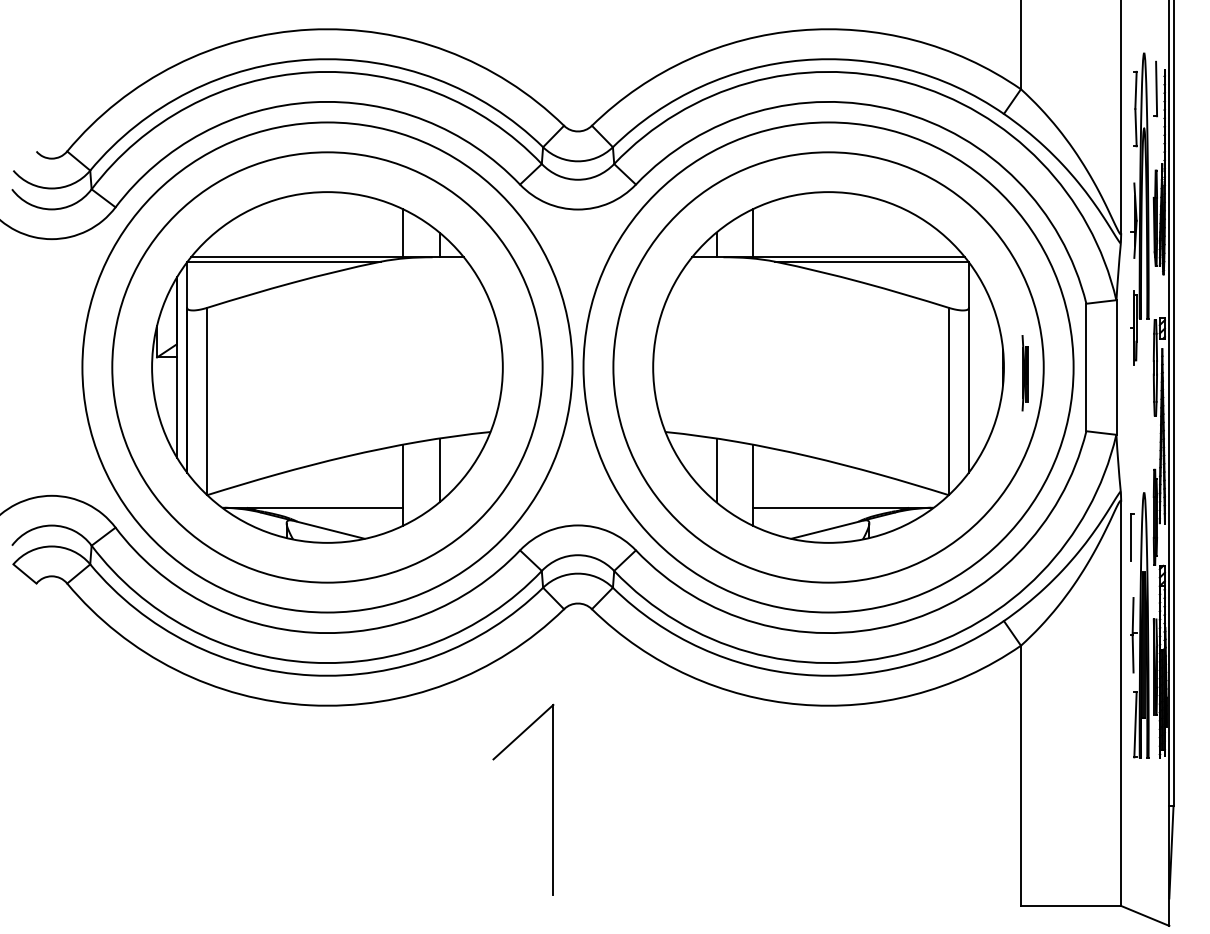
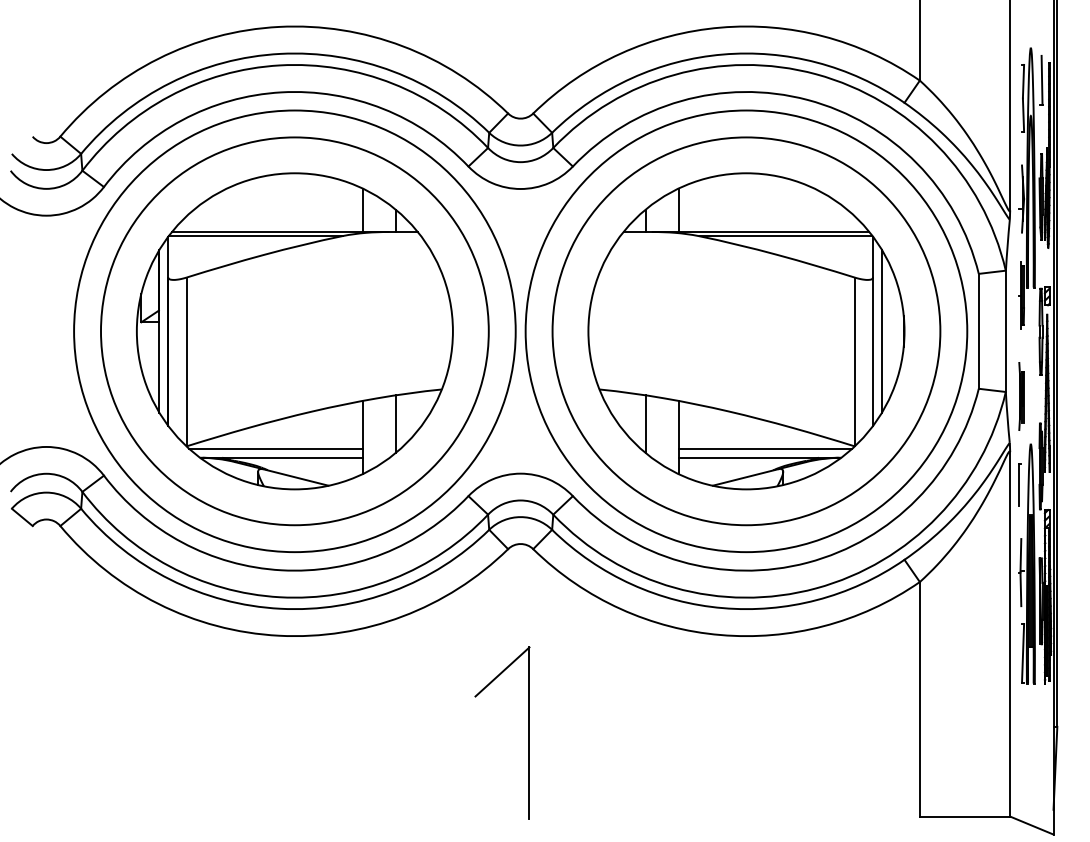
line: (978, 367) -> (881, 331), added
part: (1025, 373) -> (1021, 396), moved
line: (305, 497) -> (275, 448), added
line: (849, 497) -> (765, 448), added
part: (552, 799) -> (528, 732), moved

